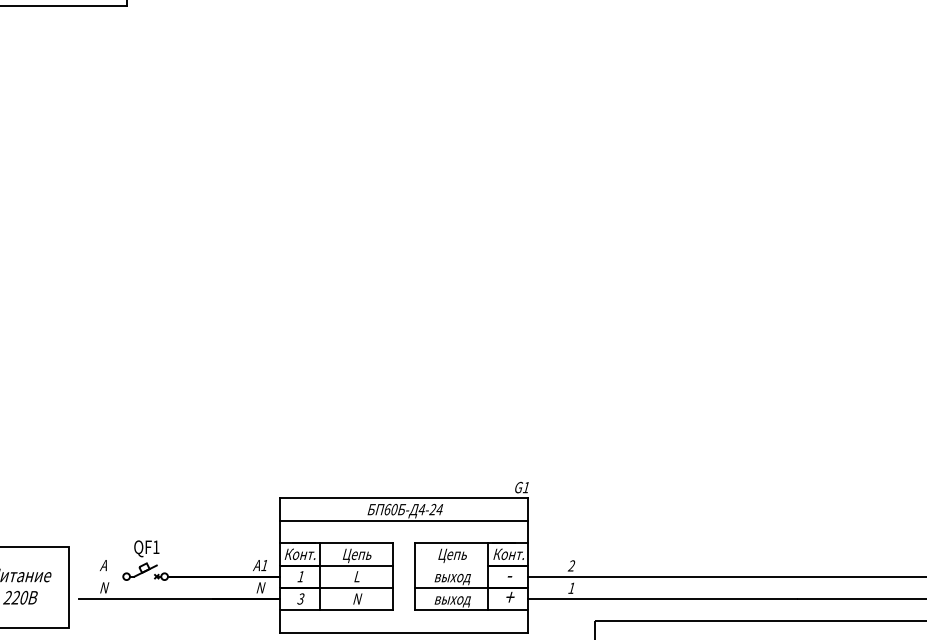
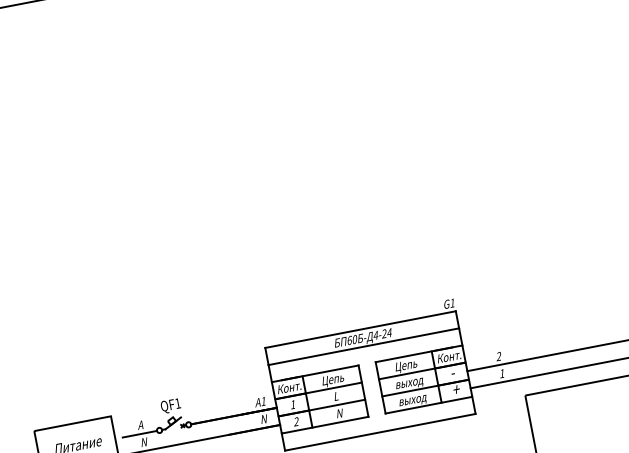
line: (451, 565) -> (406, 373), added
line: (100, 576) -> (139, 434), added
text: (300, 599) -> (296, 422), 3 -> 2

